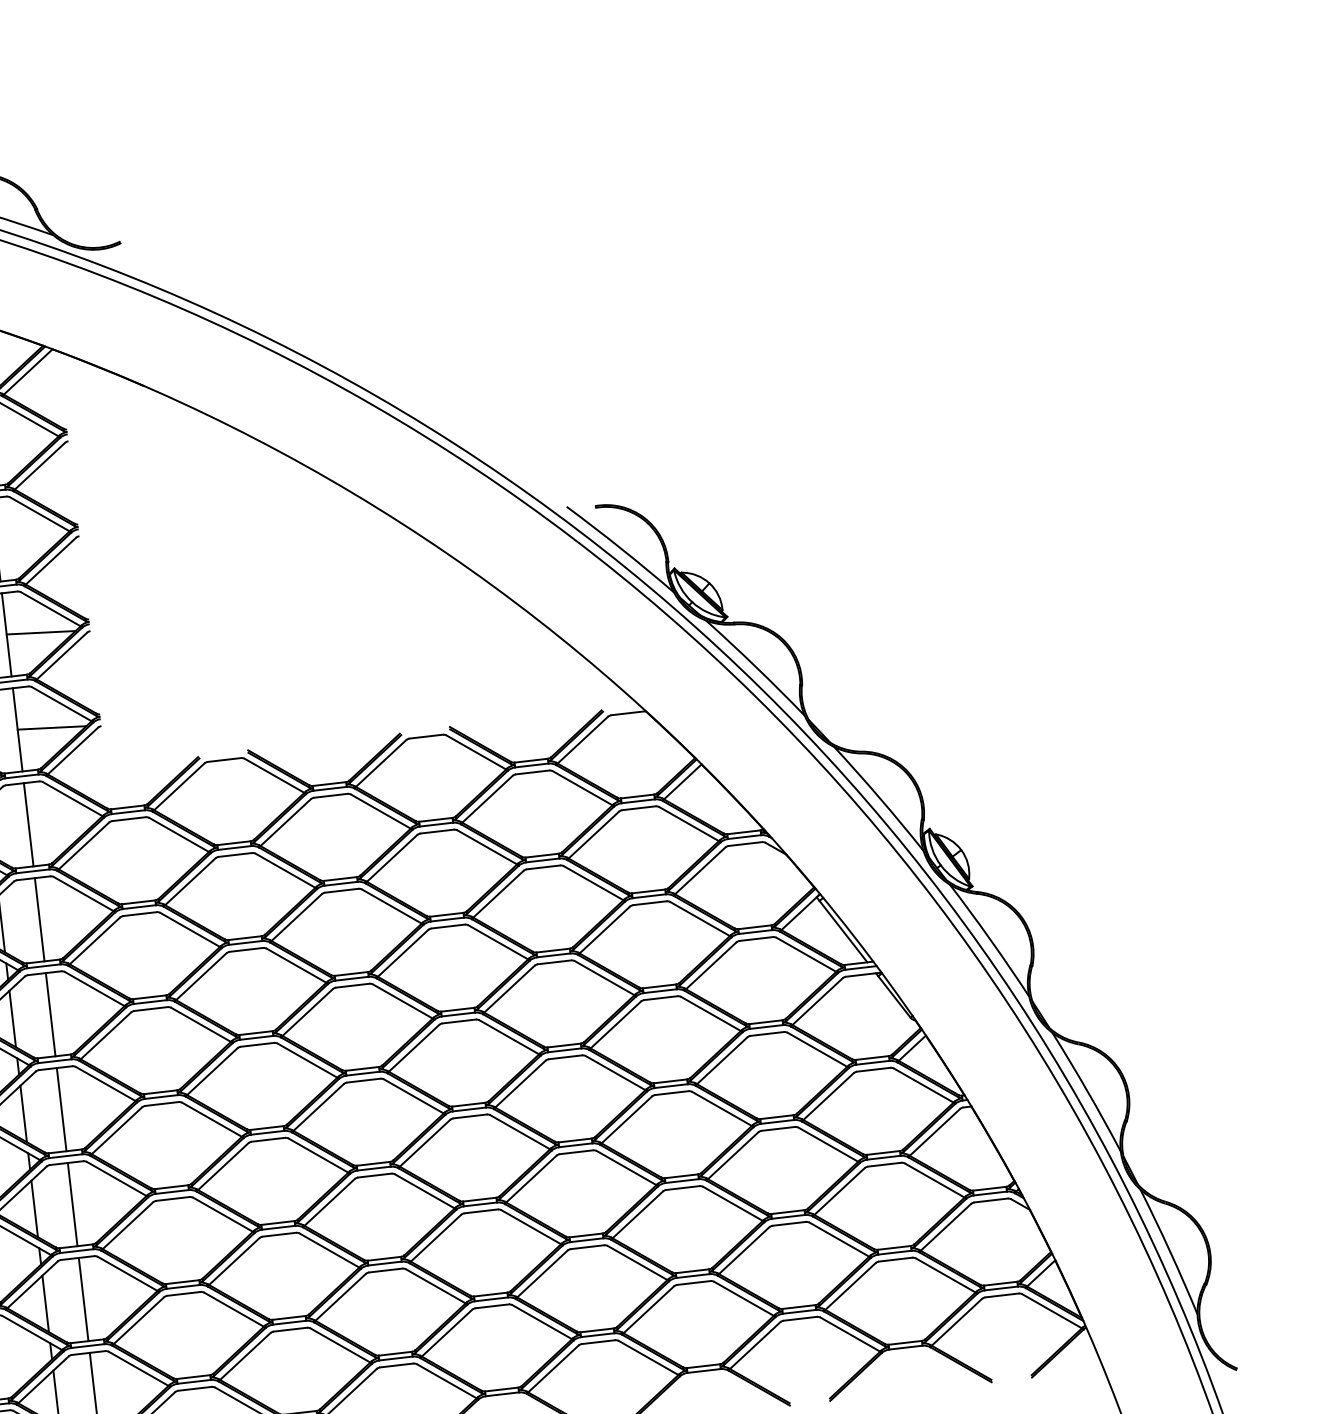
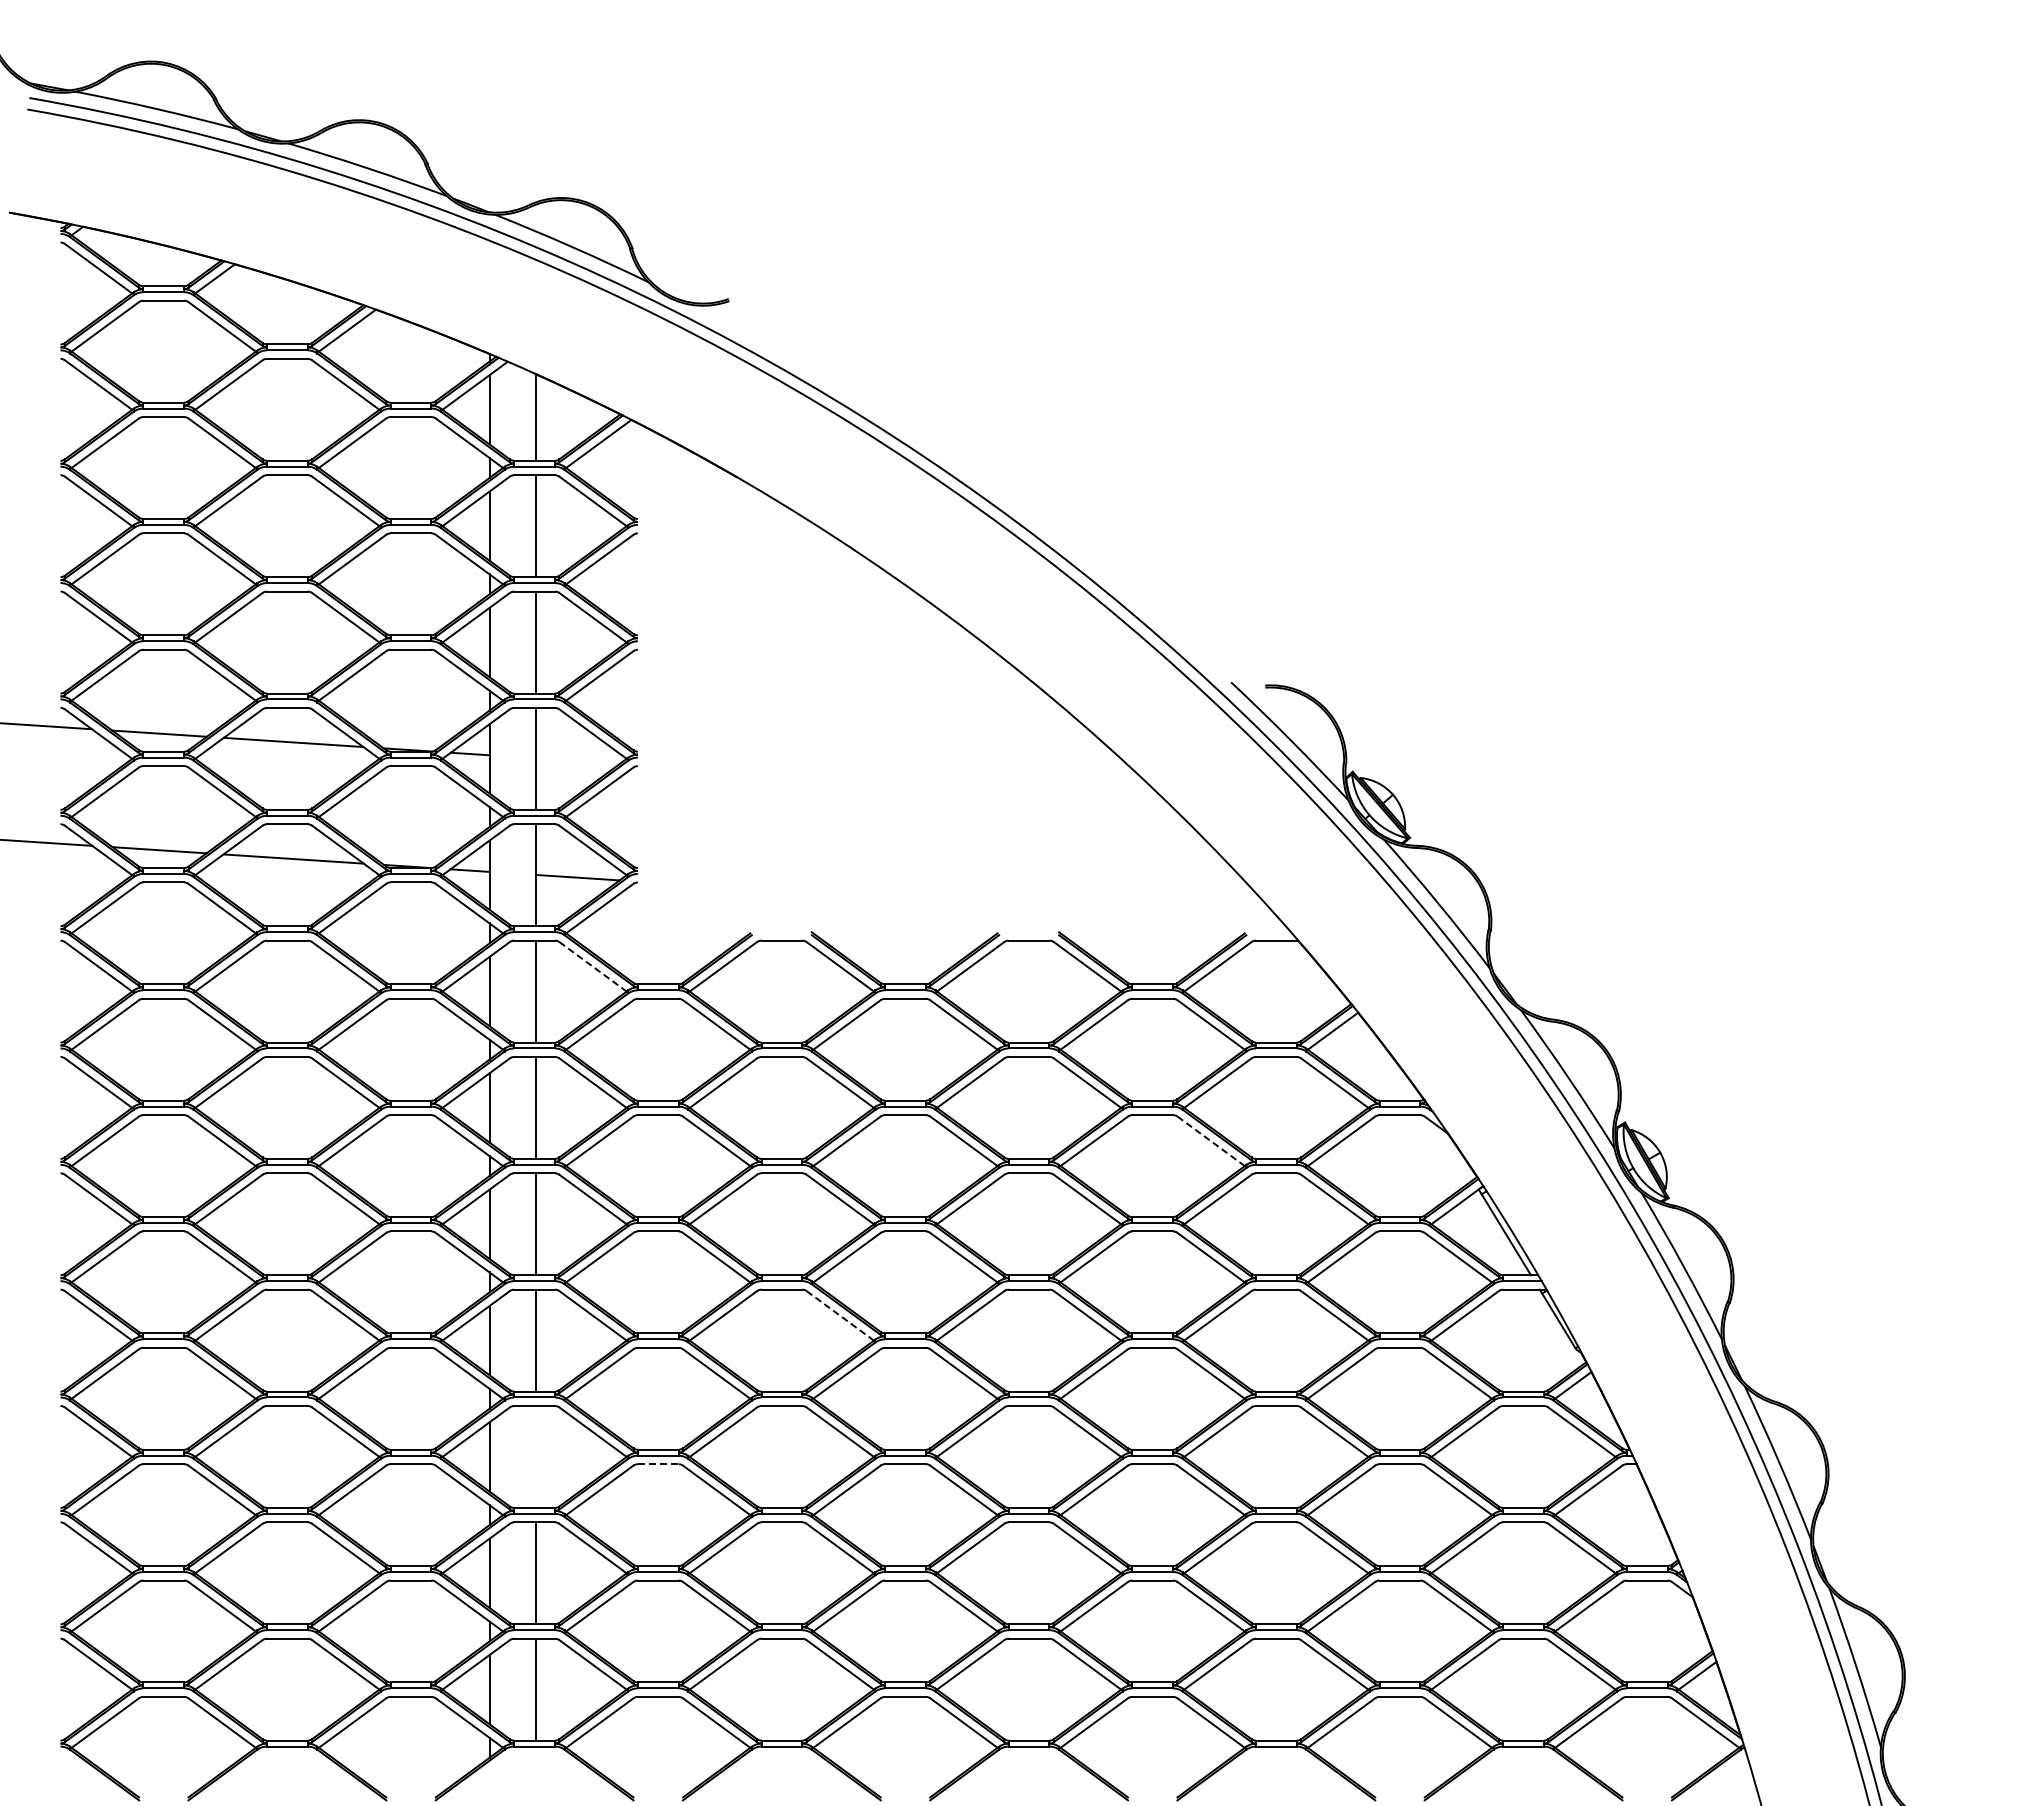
line: (40, 632) -> (577, 760), removed
line: (73, 798) -> (593, 966), solid -> dashed
line: (594, 883) -> (1211, 1141), solid -> dashed
line: (307, 1060) -> (840, 1315), solid -> dashed
line: (173, 1199) -> (658, 1464), solid -> dashed
line: (72, 1204) -> (536, 1456), removed

